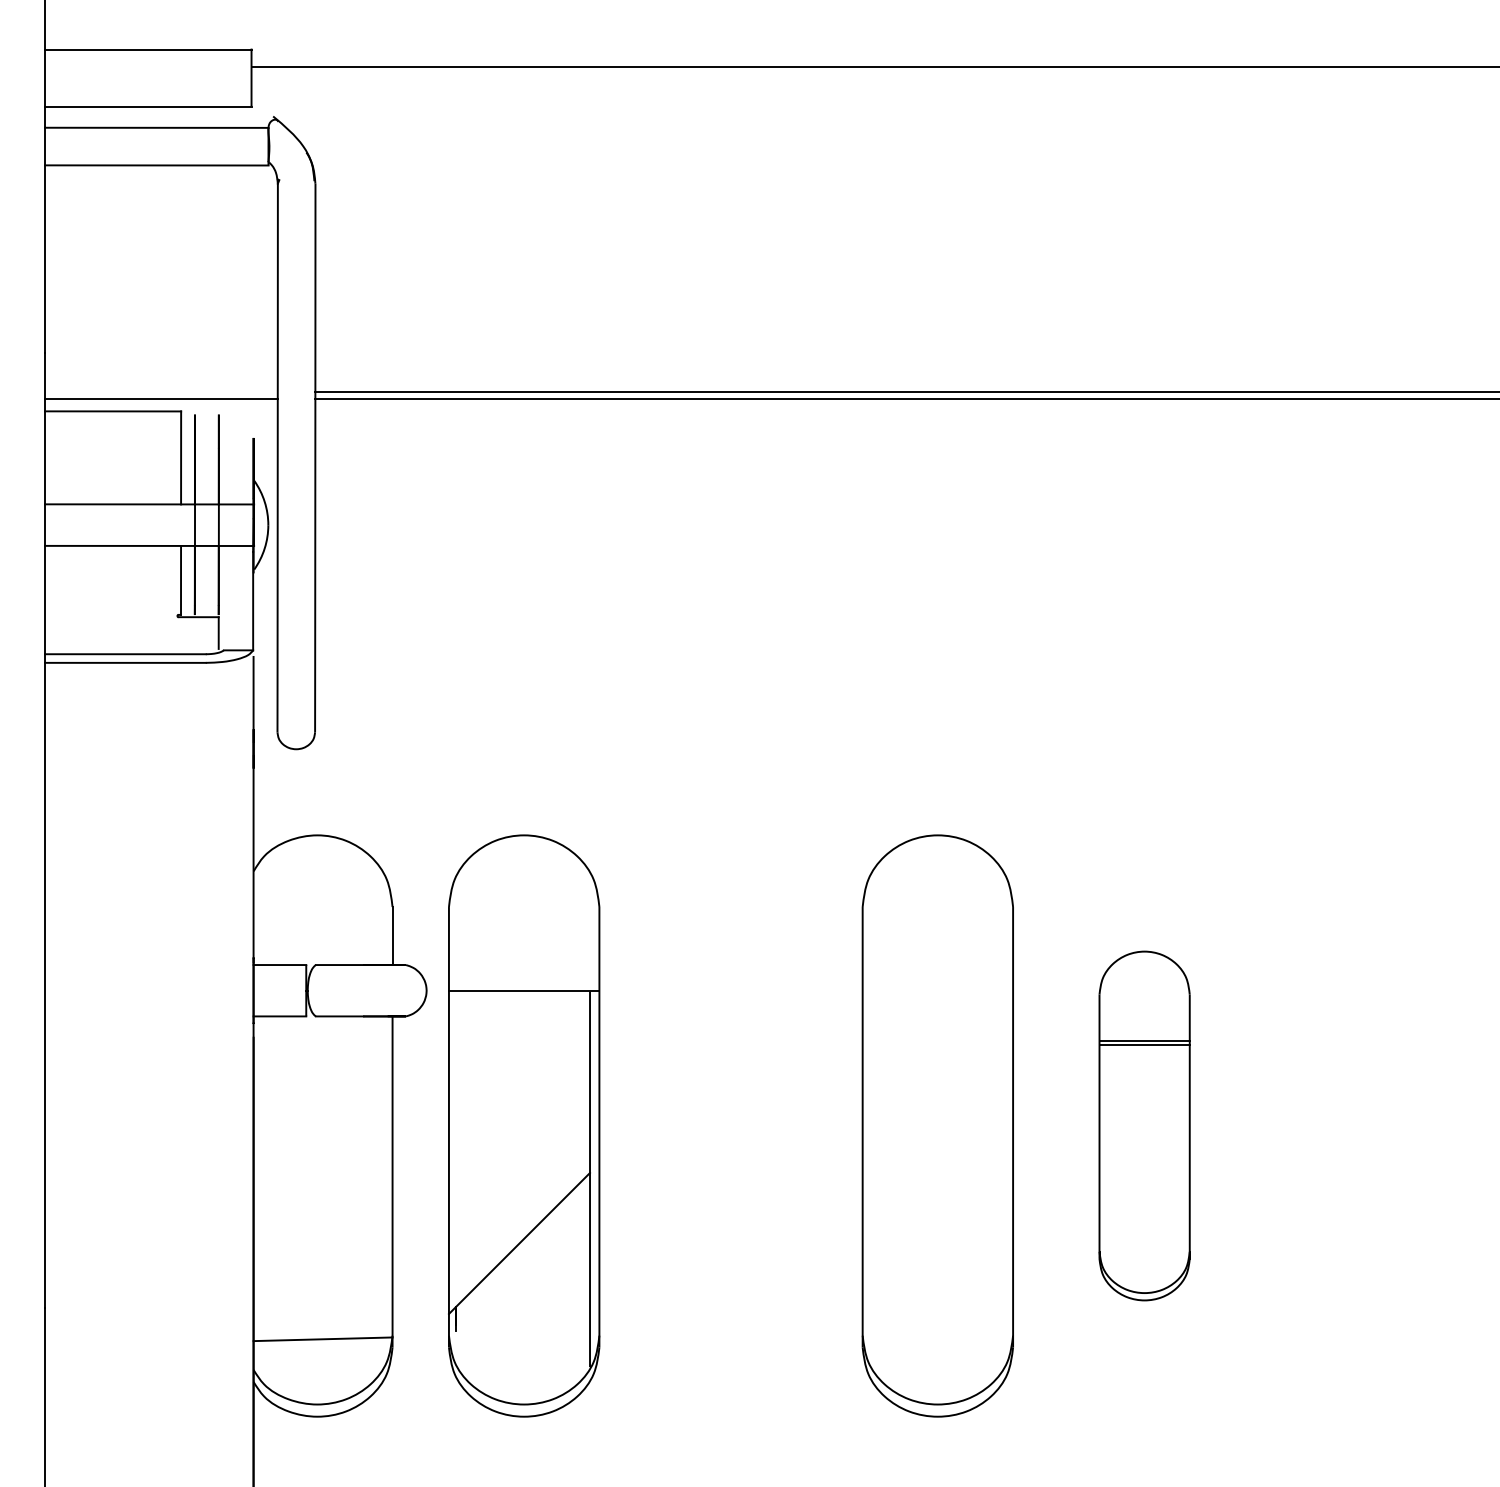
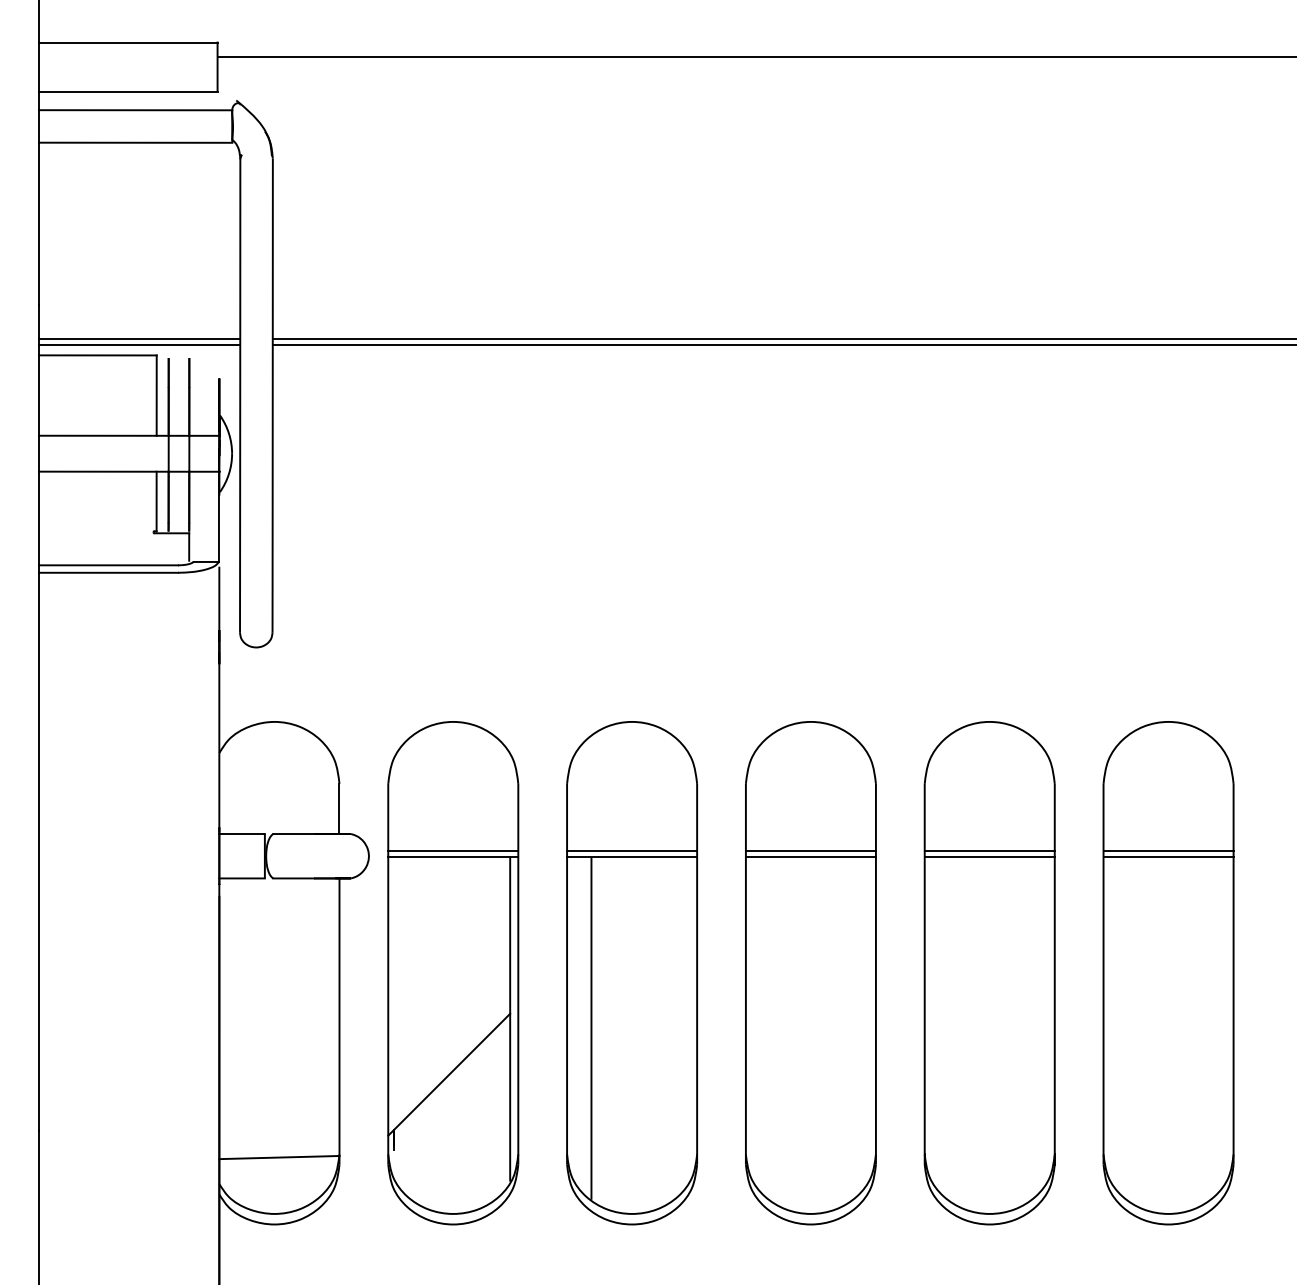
line: (161, 392) -> (139, 339), added
line: (523, 984) -> (452, 850), added
line: (937, 984) -> (810, 850), added
line: (937, 991) -> (810, 856), added
part: (730, 1125) -> (631, 972), added
part: (1144, 1125) -> (989, 972), size x1.67
part: (1351, 1125) -> (1168, 972), added

